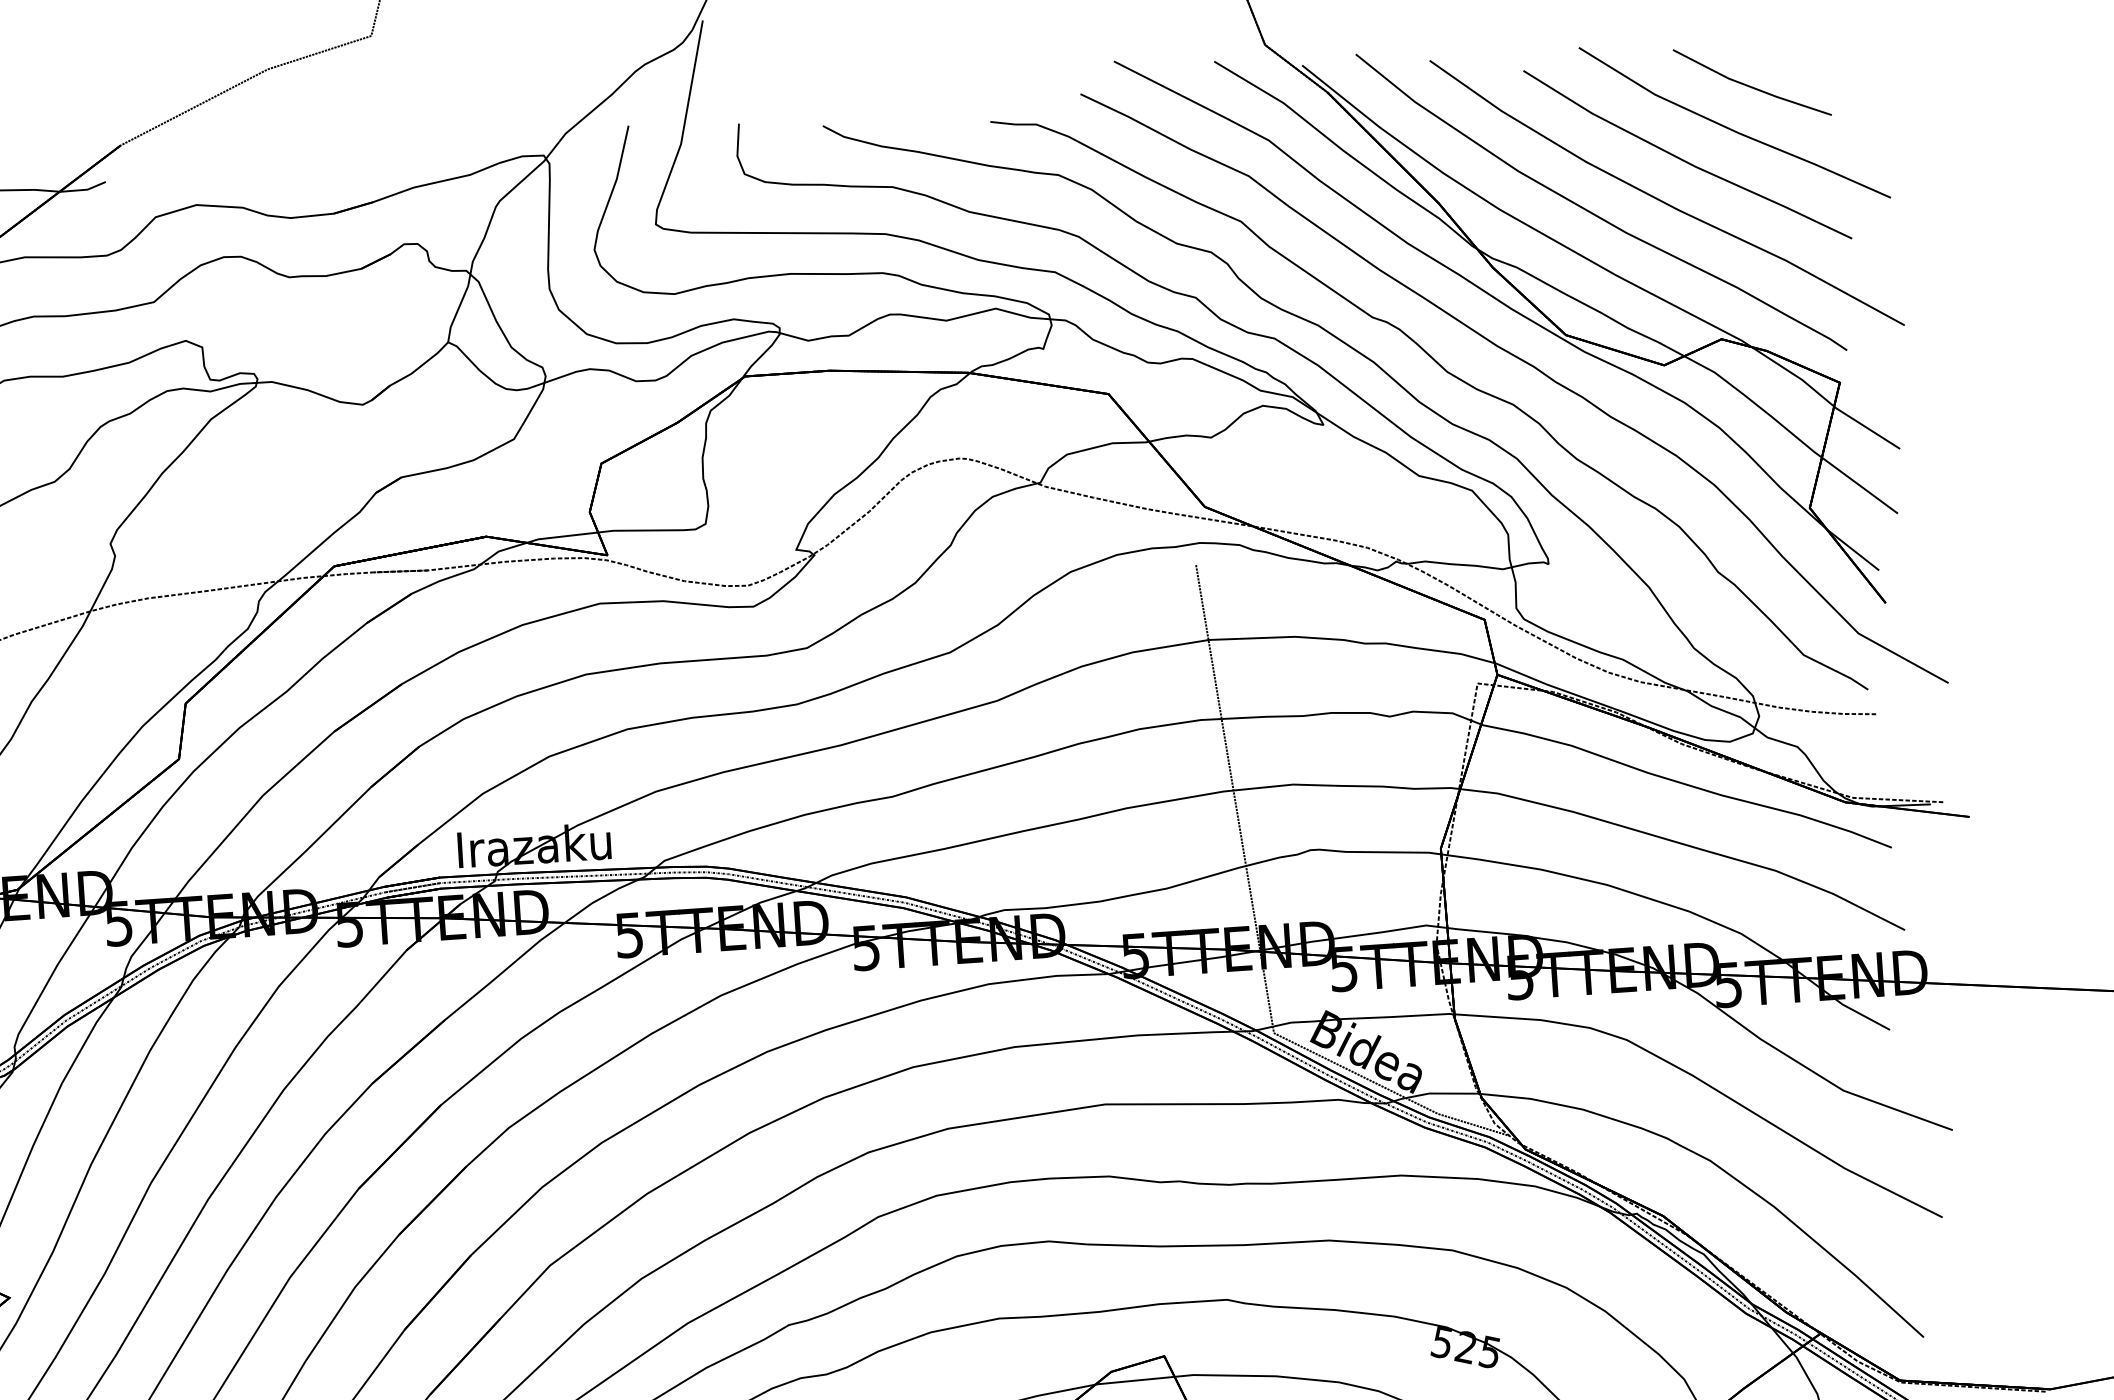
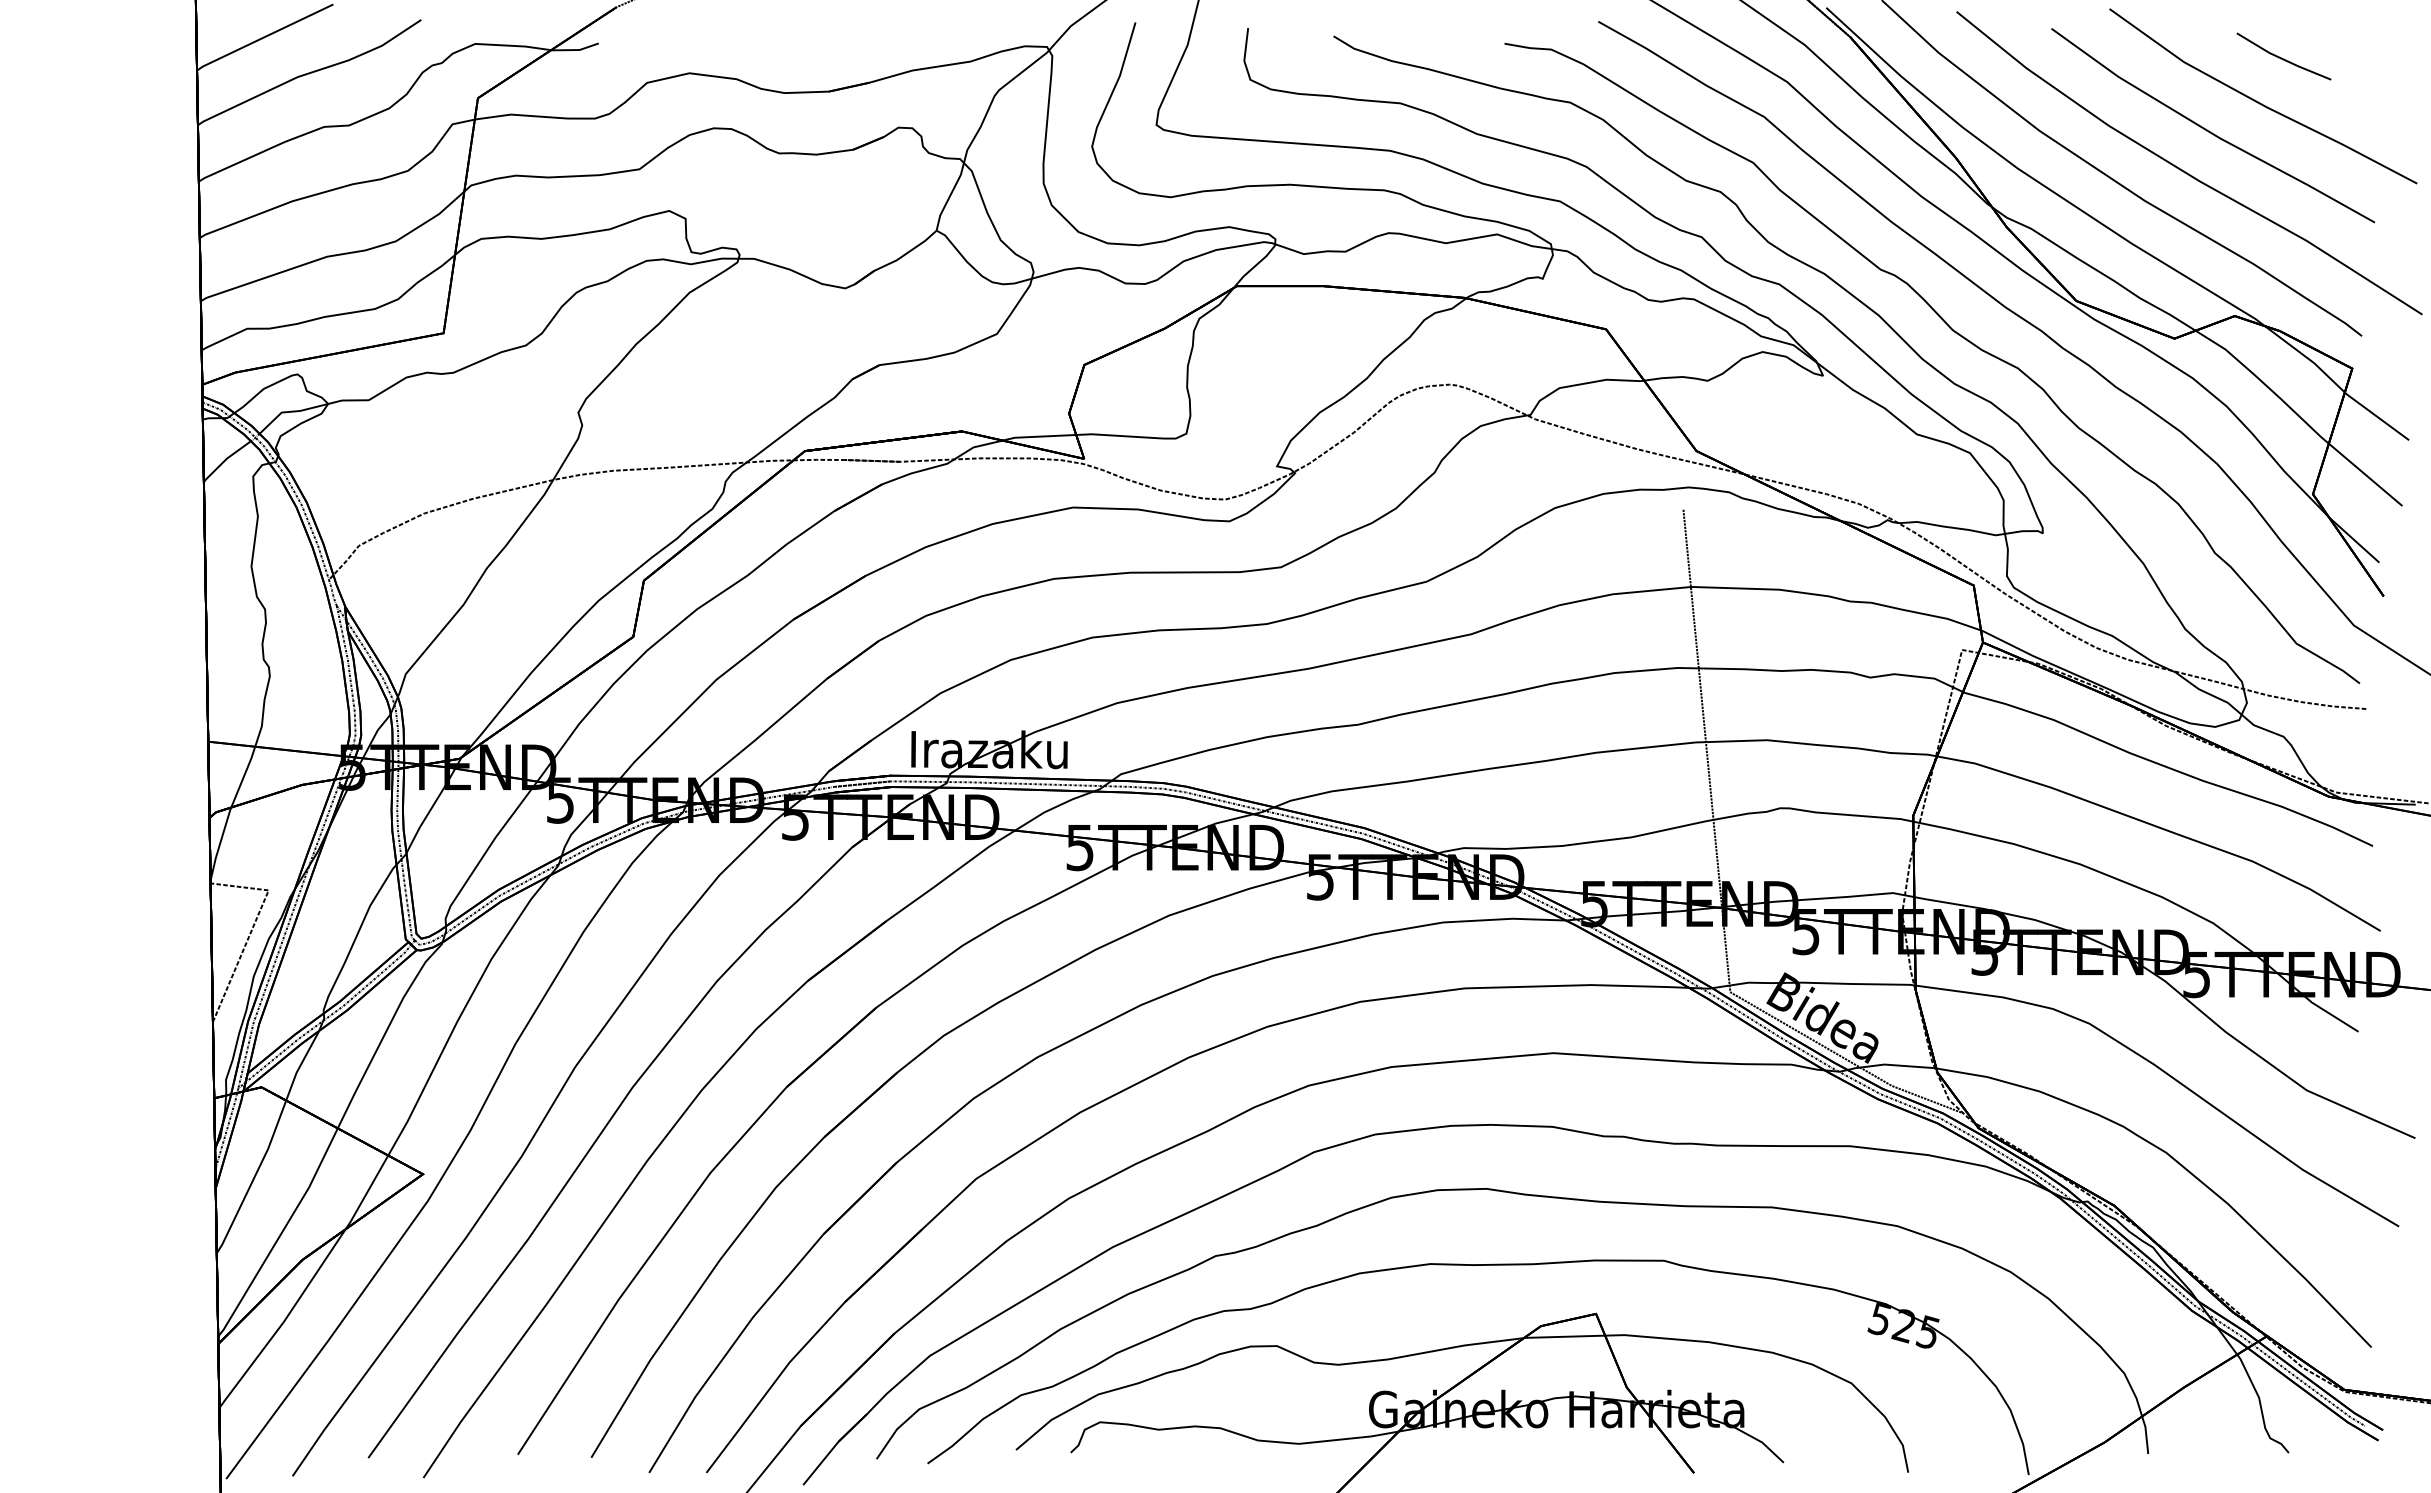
part: (1751, 82) -> (2283, 56), size x0.6

